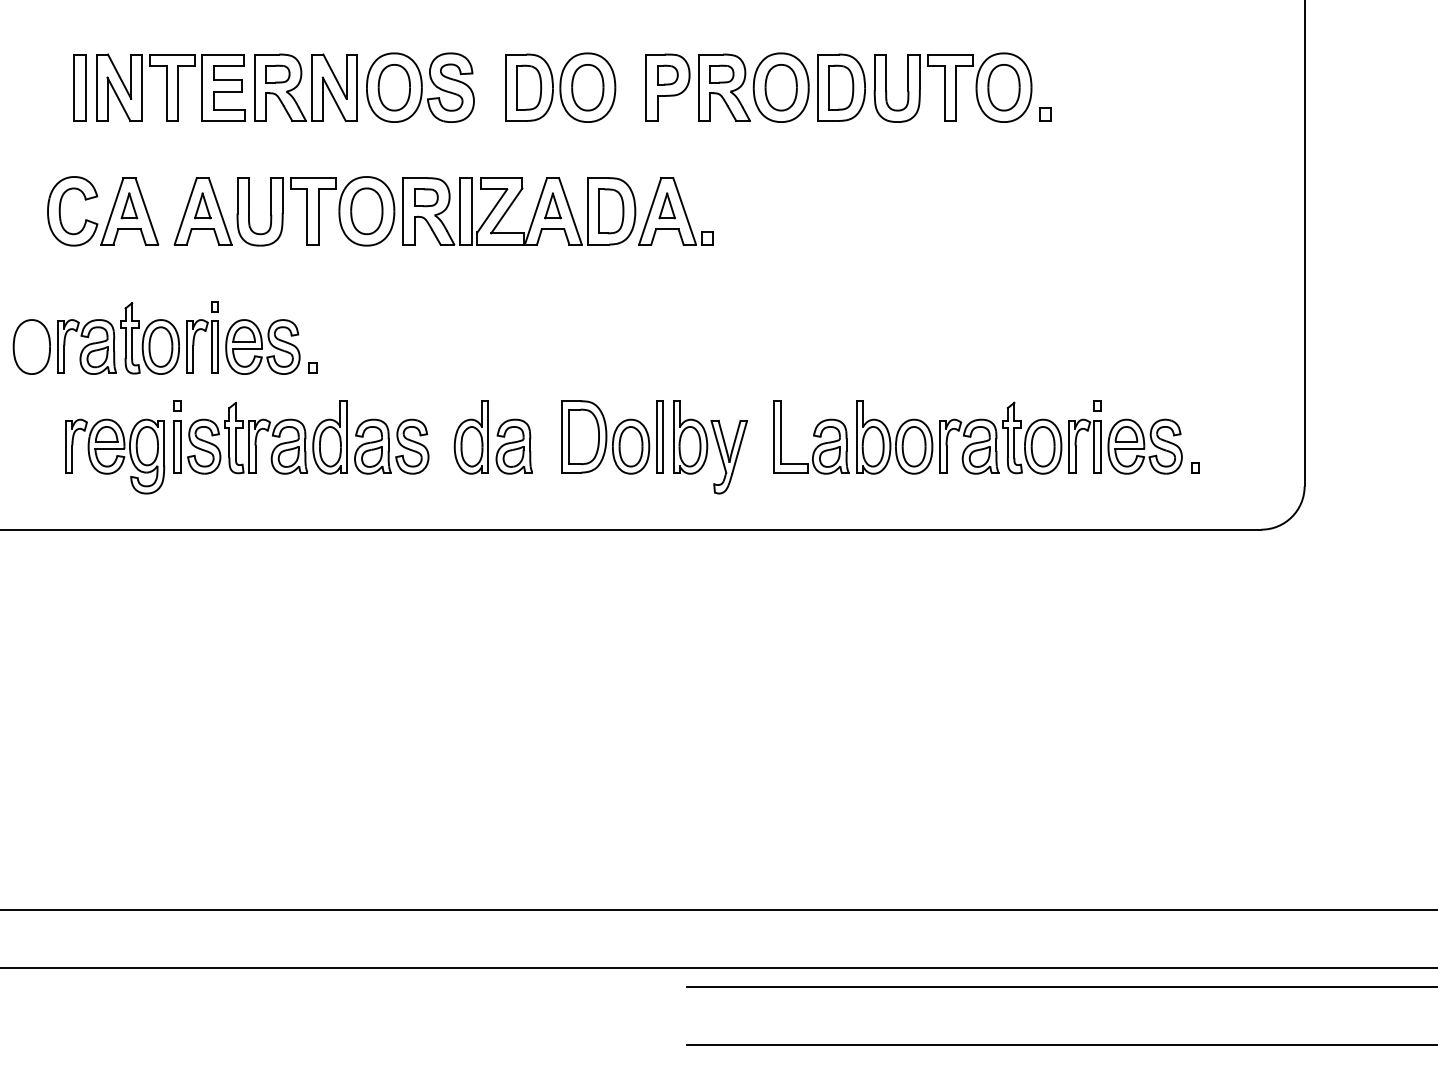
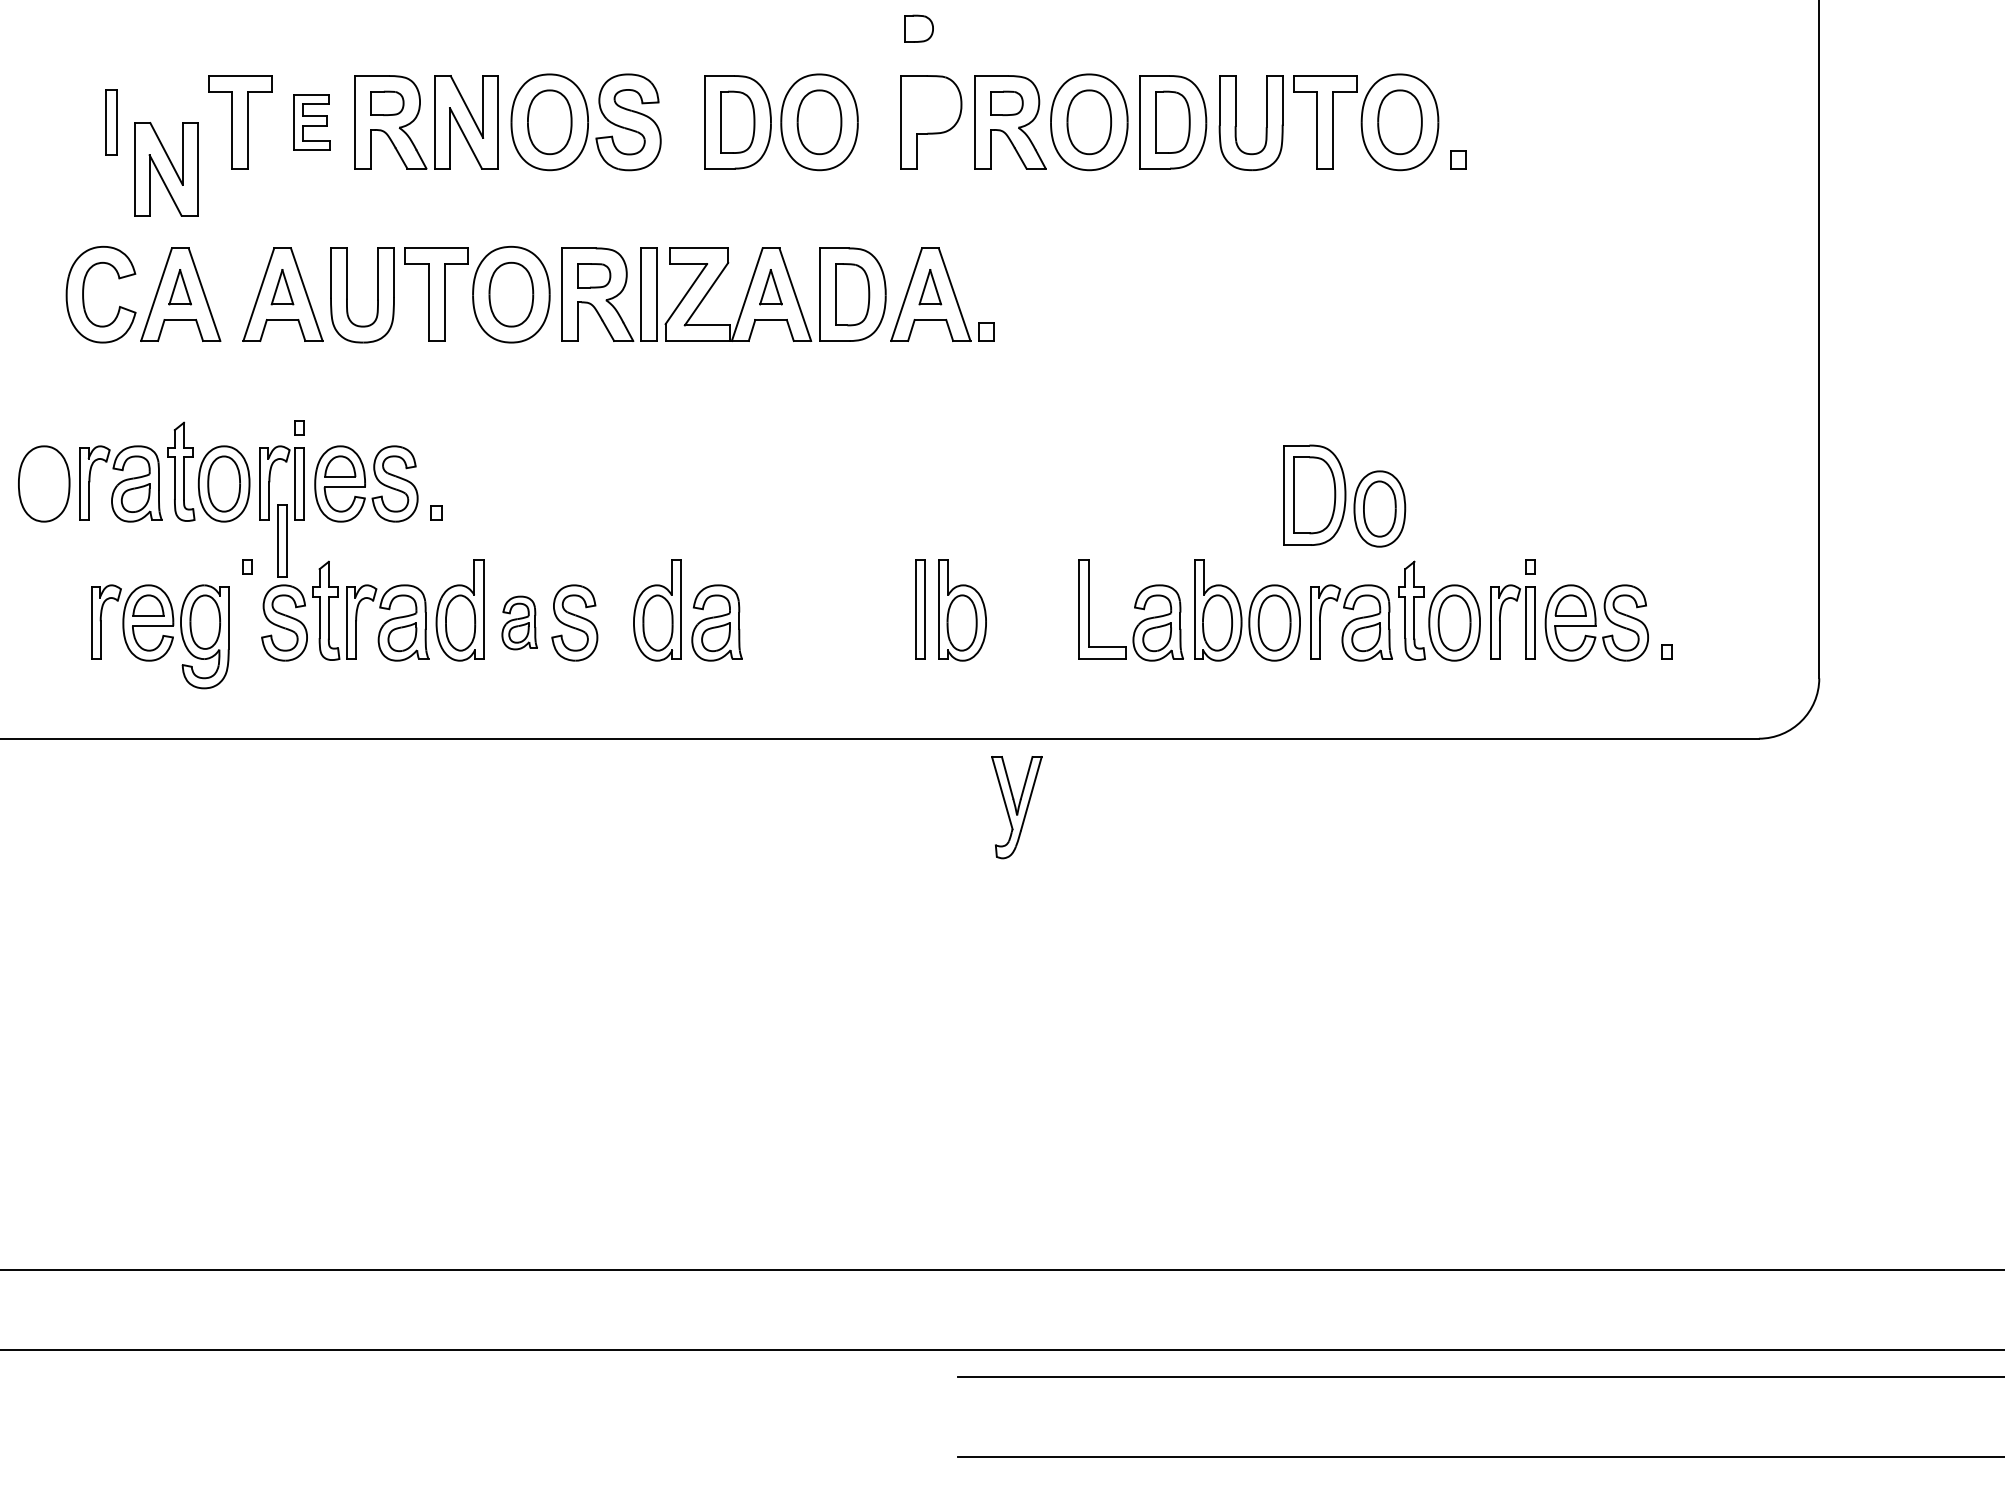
part: (667, 74) -> (918, 28), moved
part: (80, 87) -> (111, 122), size x0.7
part: (119, 87) -> (166, 169), moved
part: (223, 87) -> (311, 122), size x0.6
part: (605, 437) -> (1344, 495), moved
part: (177, 446) -> (282, 540), moved
part: (372, 446) -> (519, 622), size x0.7
part: (729, 457) -> (1016, 807), moved

